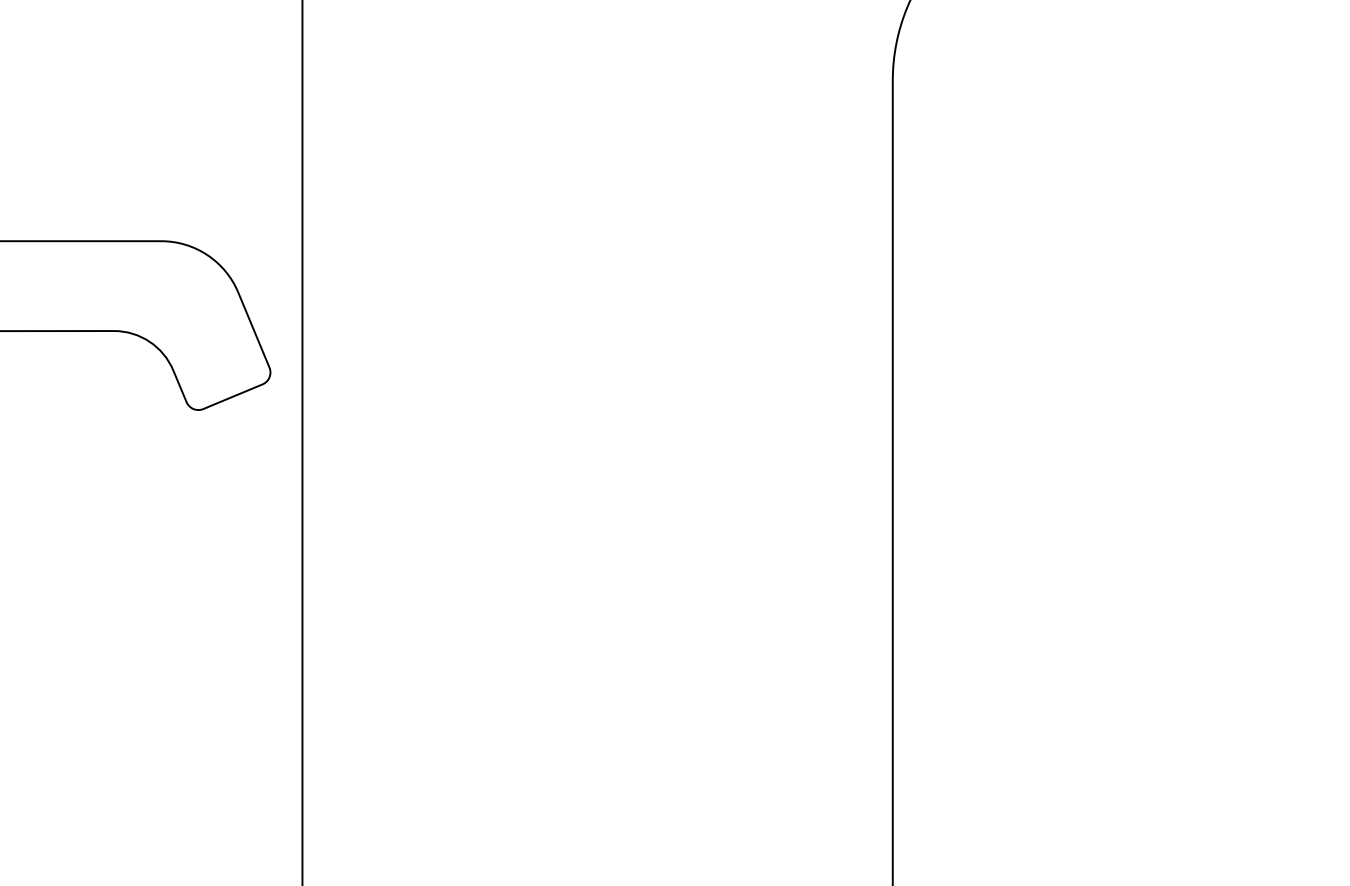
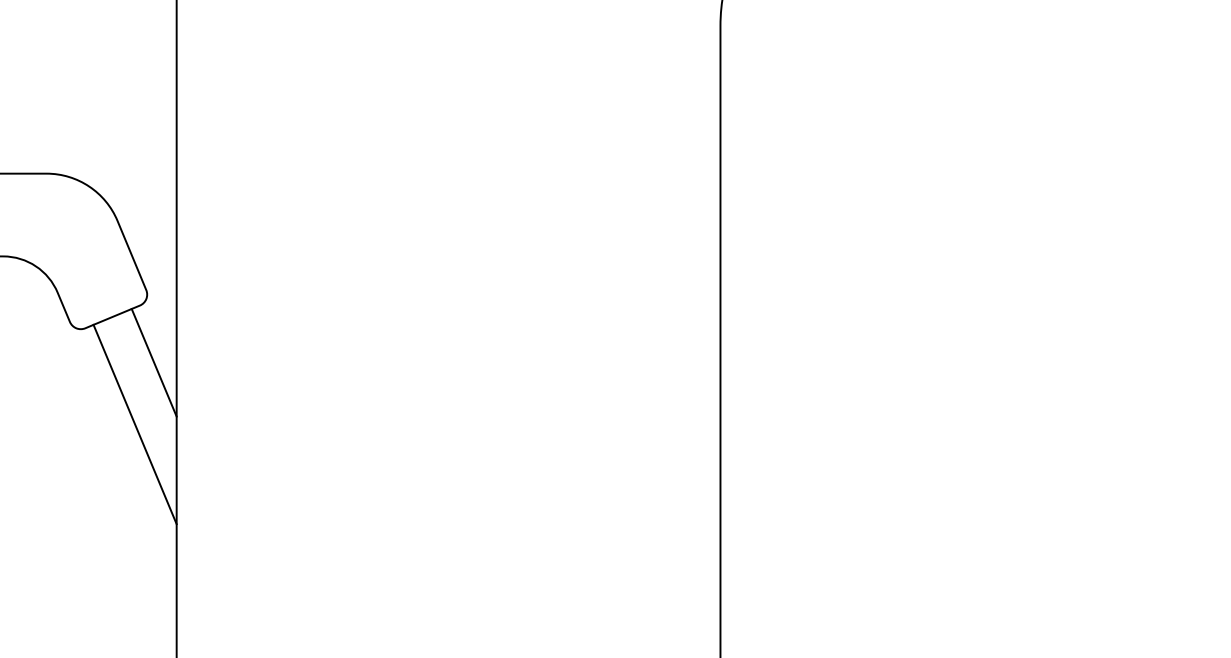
line: (277, 446) -> (153, 362), added
line: (257, 513) -> (135, 424), added

